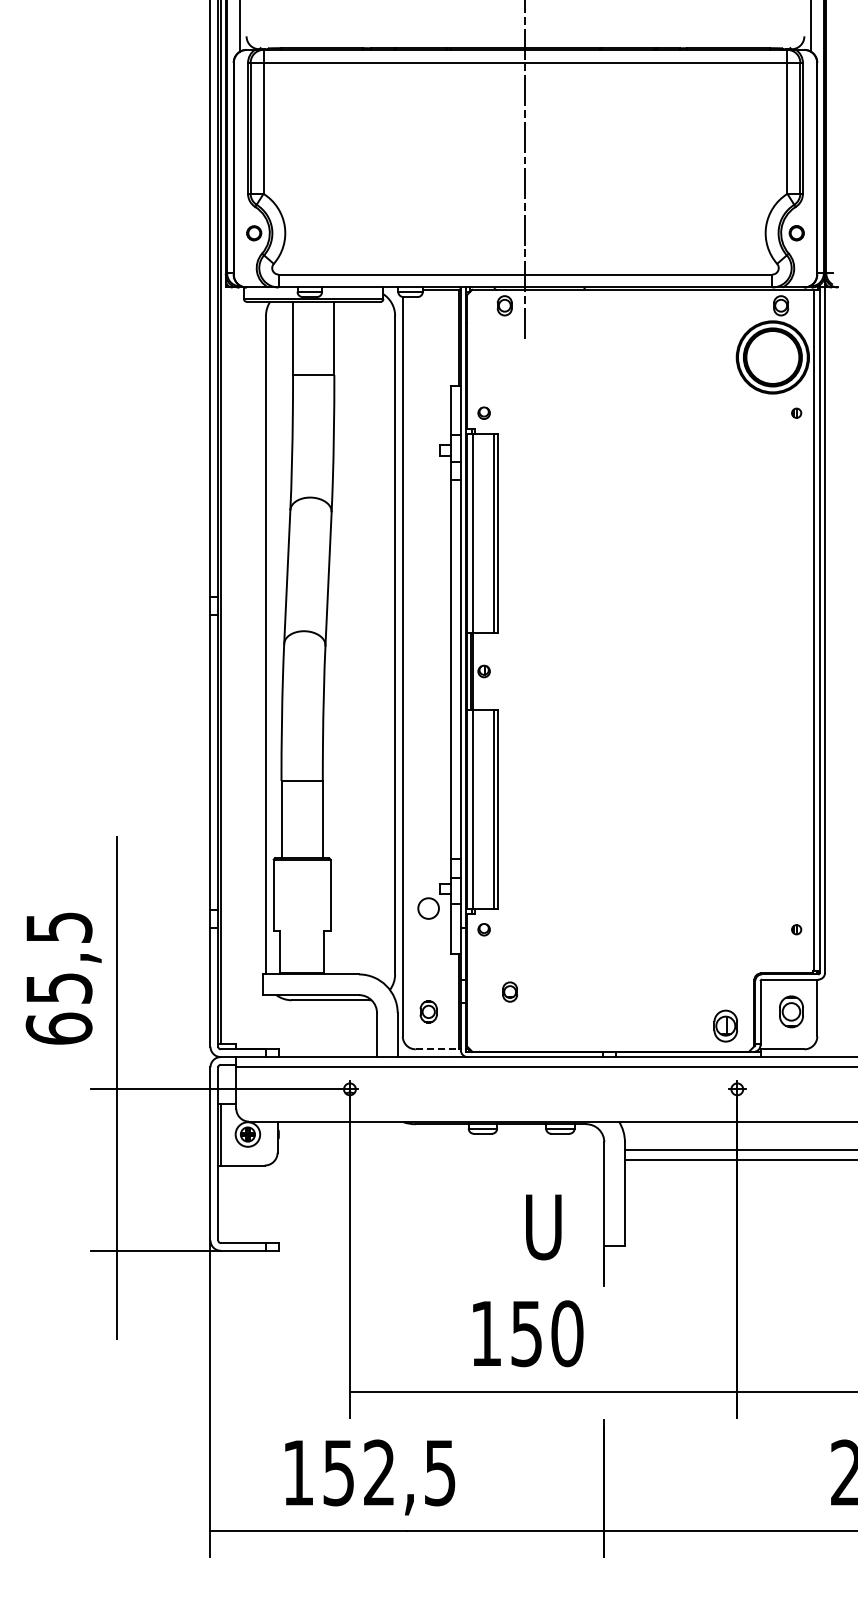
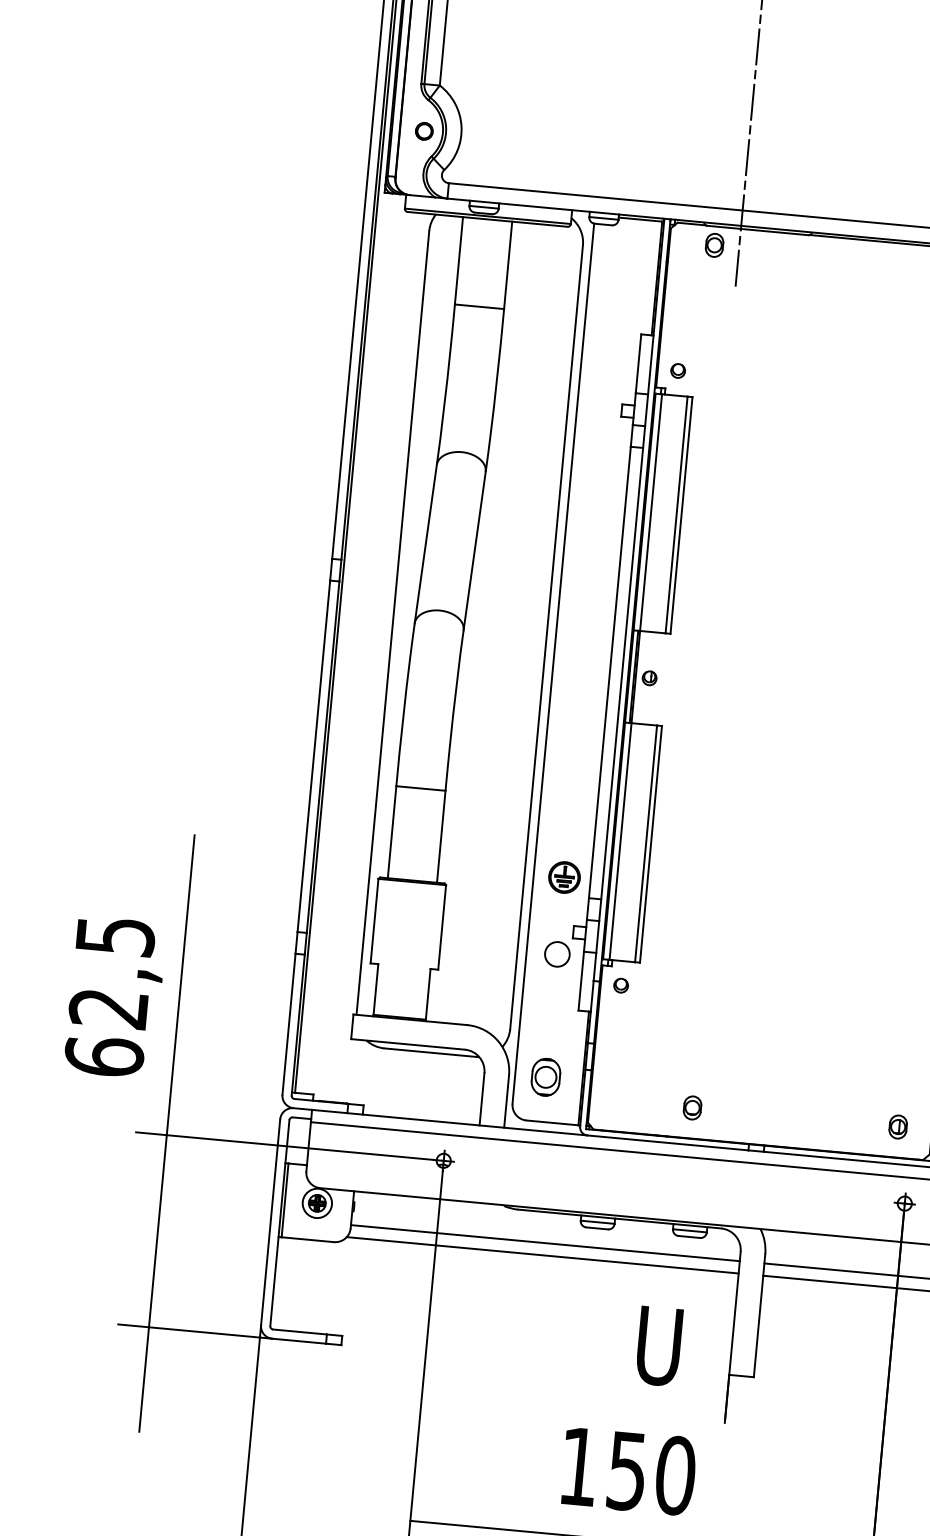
part: (428, 843) -> (564, 876), added
text: (58, 988) -> (108, 1008), 65,5 -> 62,5
part: (510, 991) -> (693, 1107), moved
part: (428, 1011) -> (545, 1076), size x1.43
part: (725, 1025) -> (897, 1126), size x0.62
line: (437, 1049) -> (552, 1123), dashed -> solid
line: (440, 1150) -> (544, 1243), added
line: (439, 1160) -> (542, 1255), added

